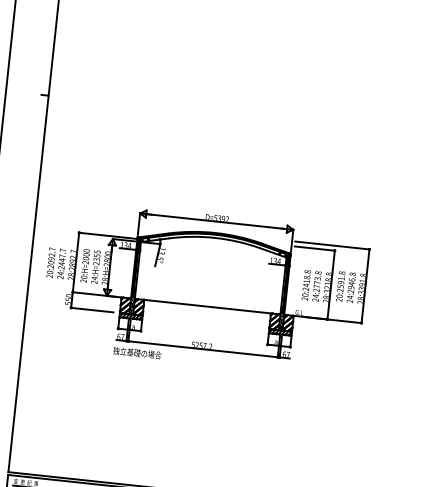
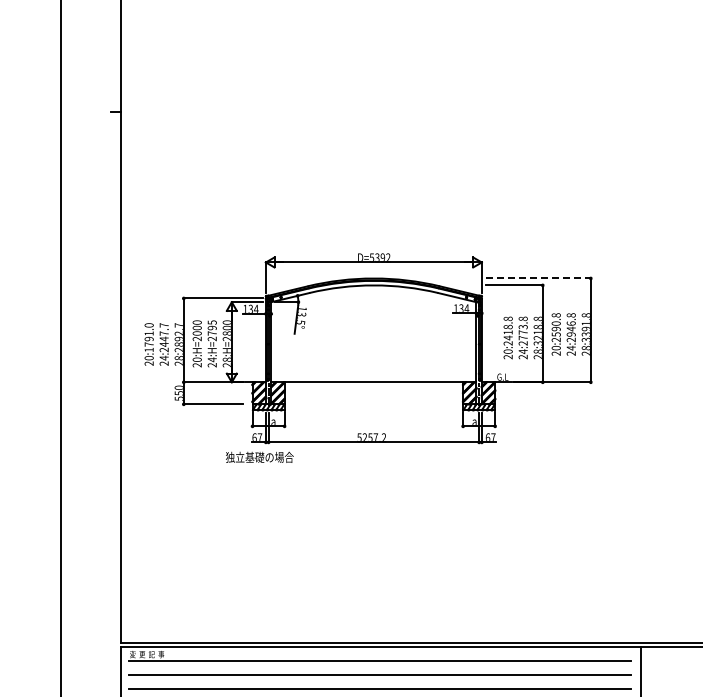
line: (333, 245) -> (539, 278), solid -> dashed
text: (51, 257) -> (148, 337), 20:2092.7 -> 20:1791.0
text: (96, 257) -> (211, 330), 24:H=2355 -> 24:H=2795
text: (340, 278) -> (555, 323), 20:2591.8 -> 20:2590.8
text: (137, 352) -> (259, 456), moved

